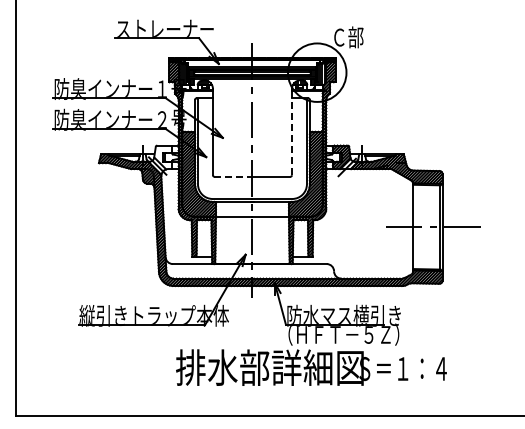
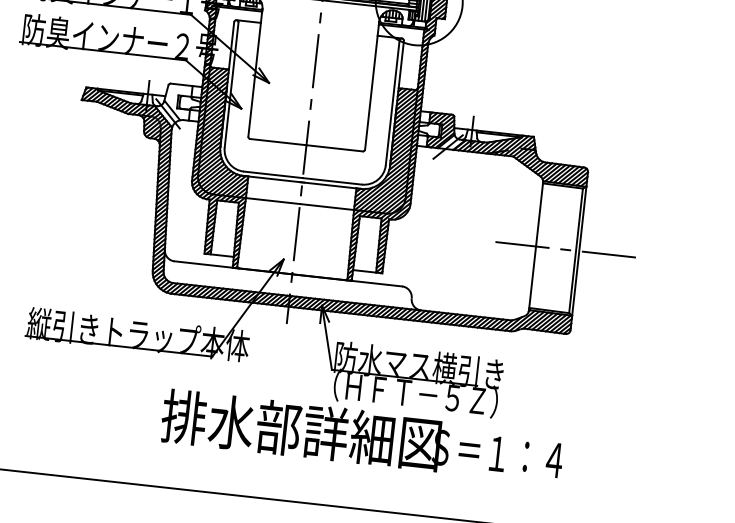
line: (291, 131) -> (371, 84), dashed -> solid
line: (233, 176) -> (278, 141), dashed -> solid

